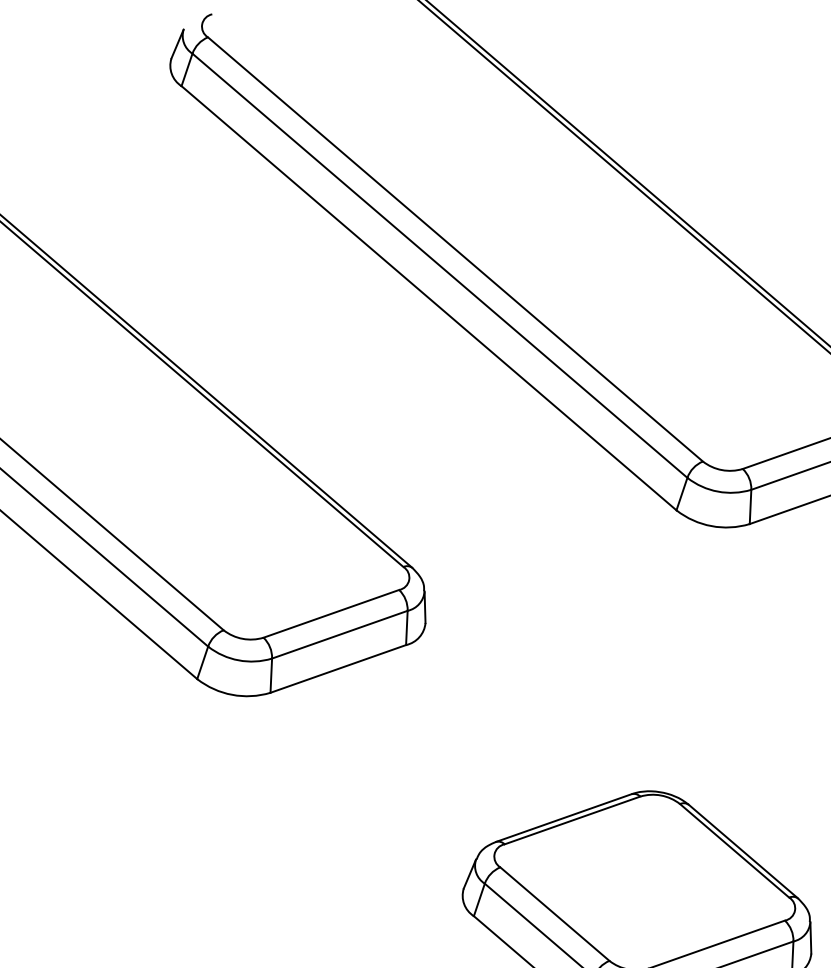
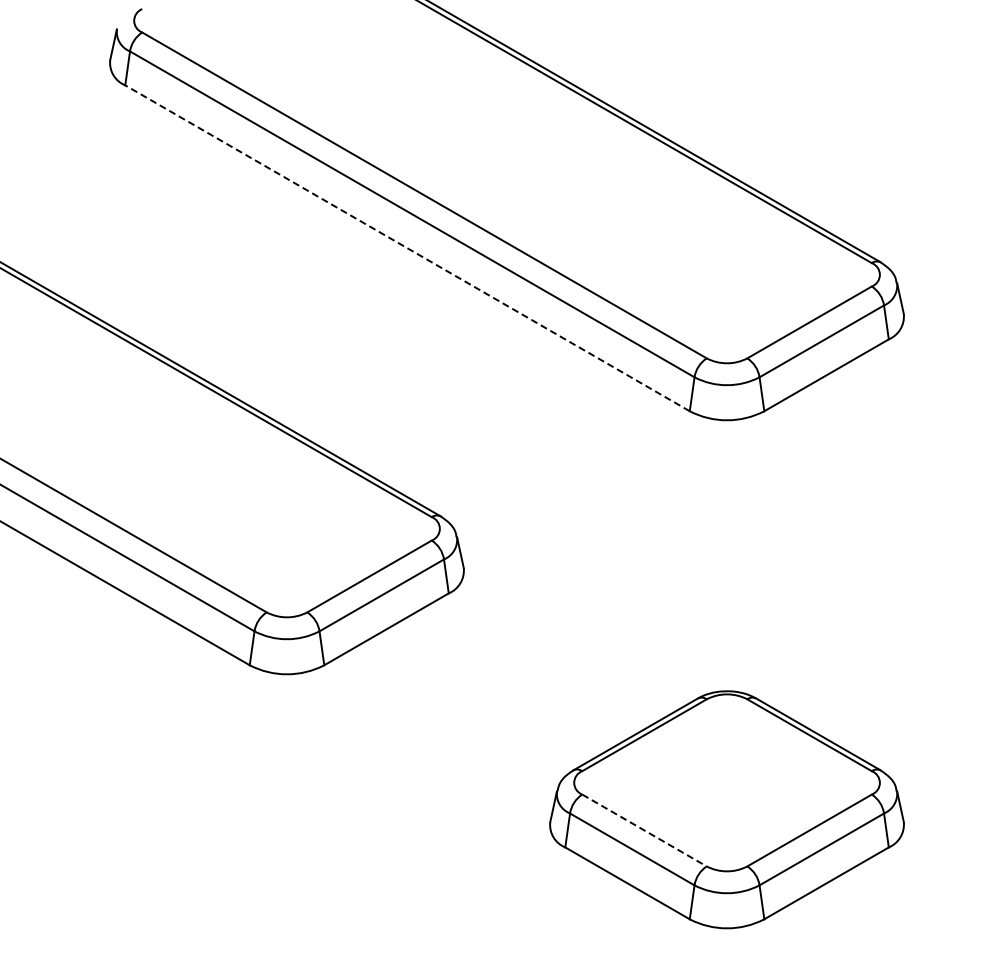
line: (428, 298) -> (407, 248), solid -> dashed
line: (554, 914) -> (644, 830), solid -> dashed

